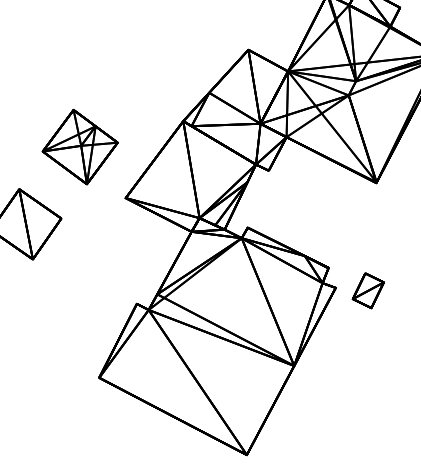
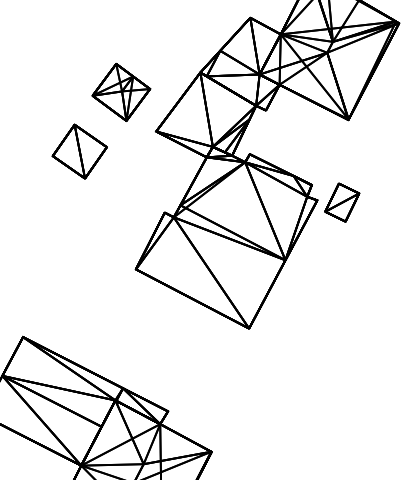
part: (368, 290) -> (342, 202), size x1.43

